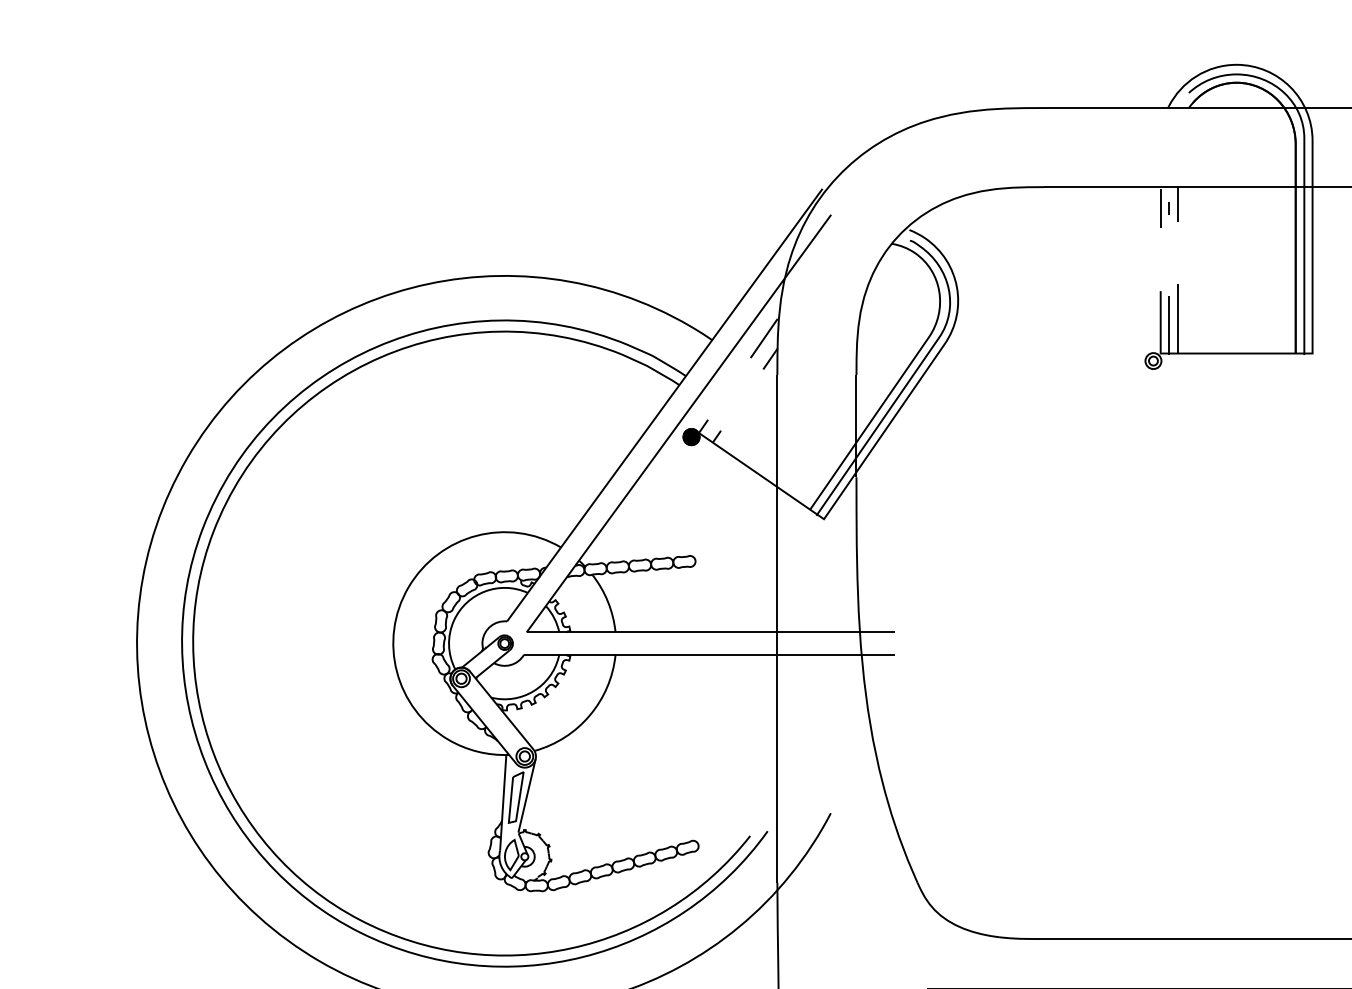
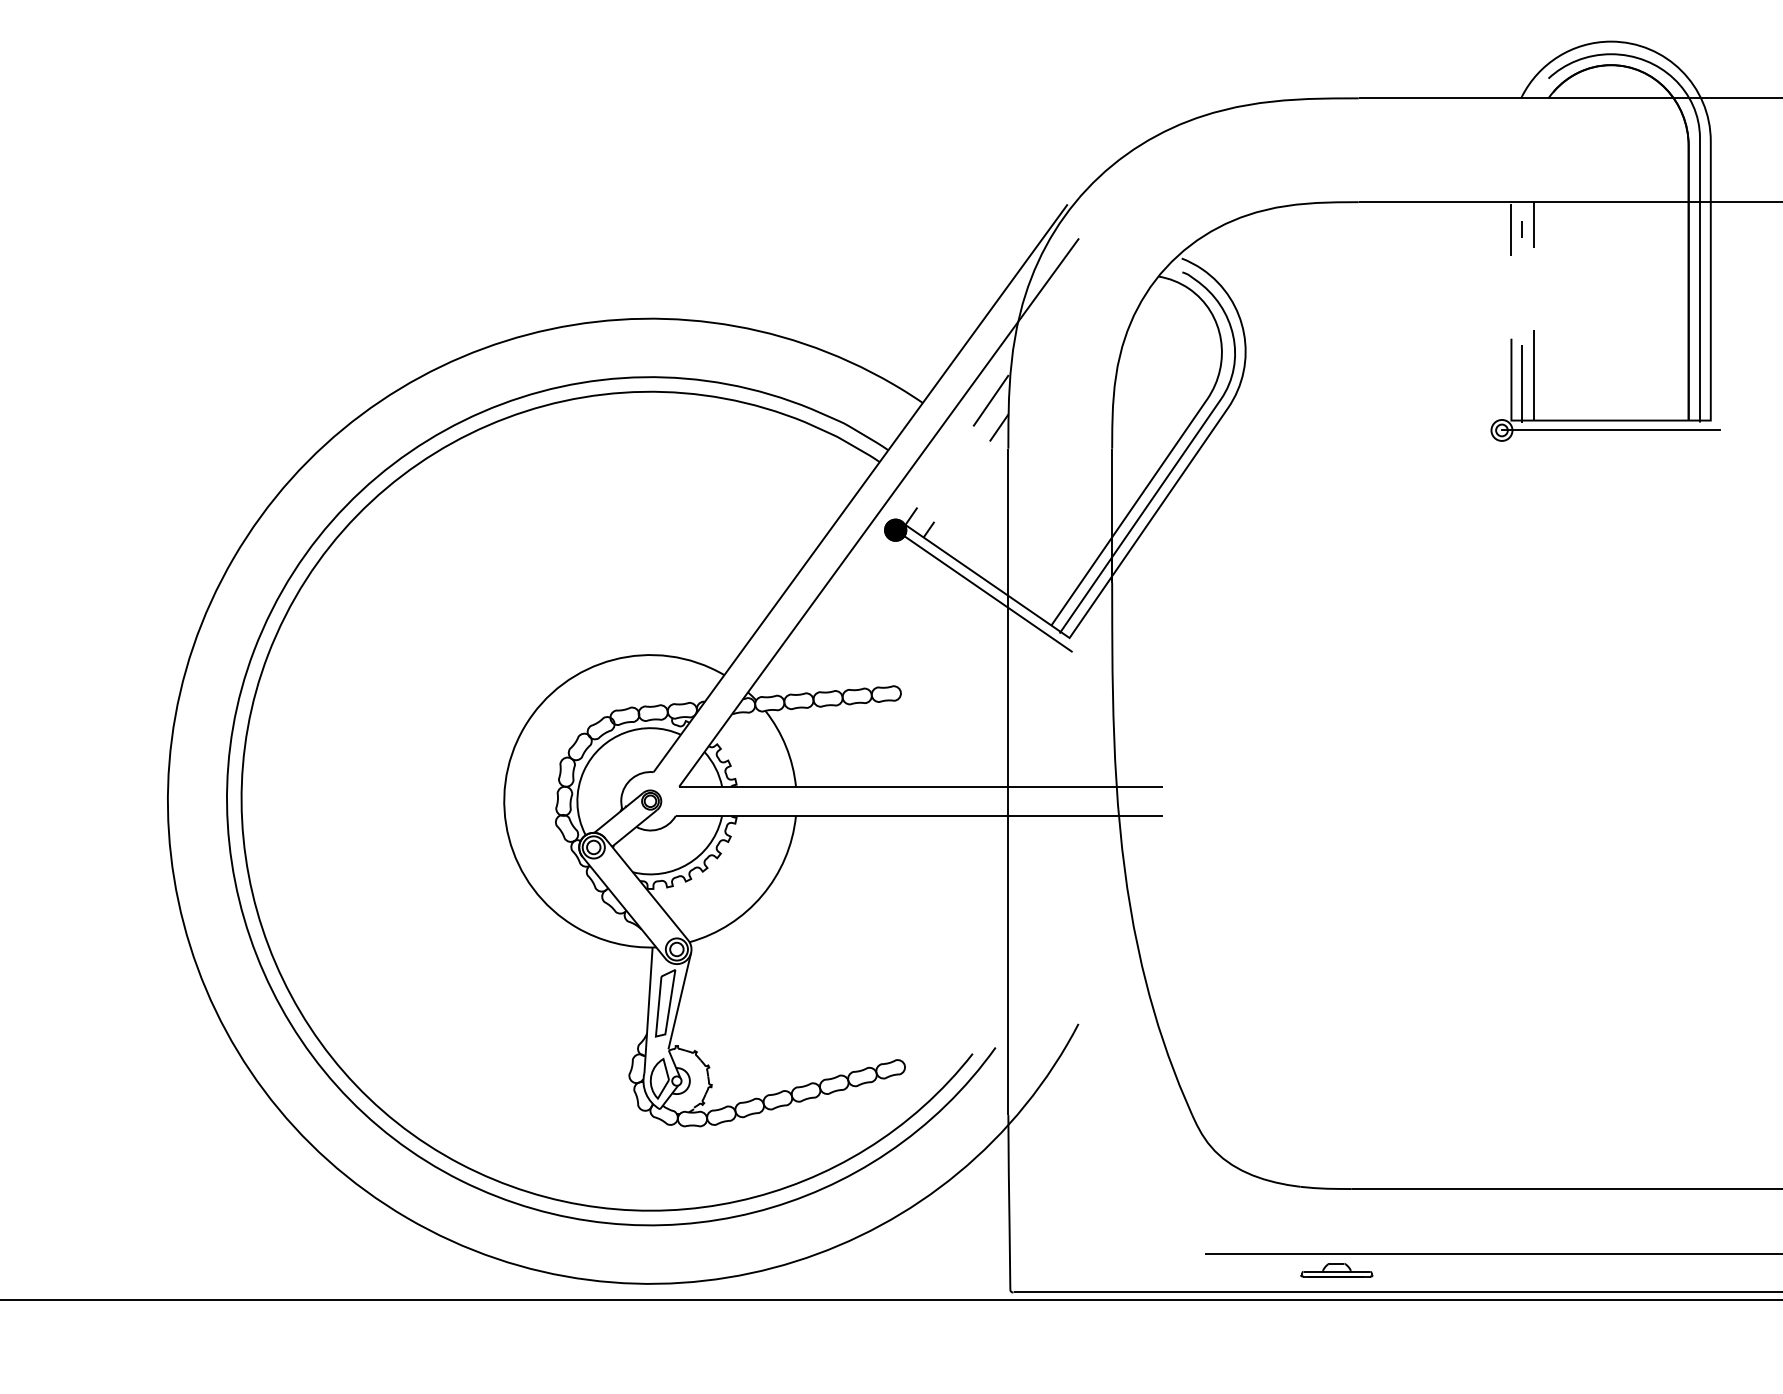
line: (1236, 361) -> (1610, 430), added
line: (758, 483) -> (983, 590), added

